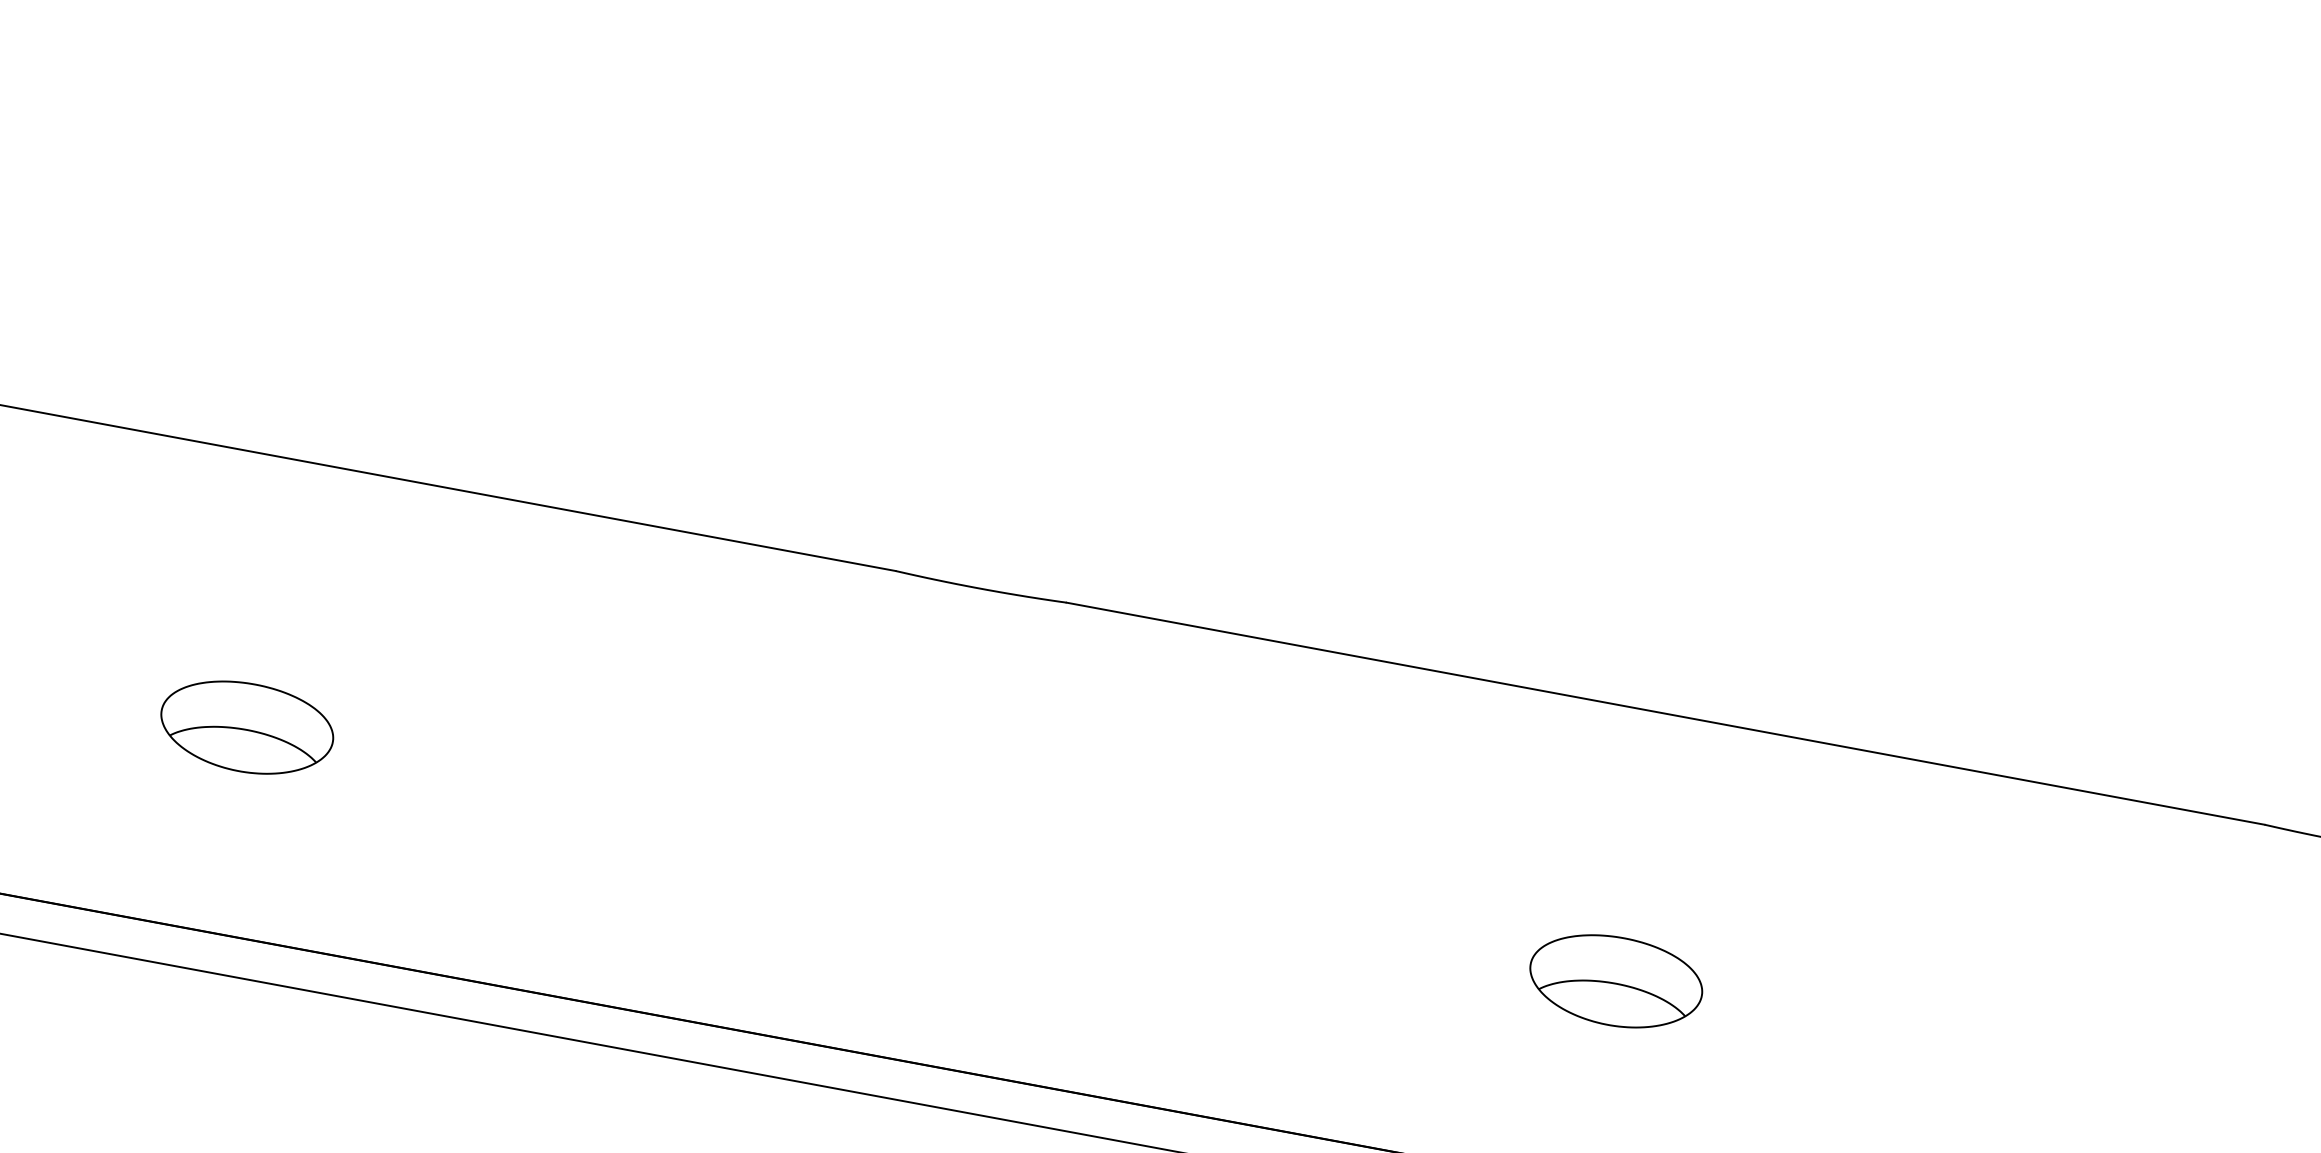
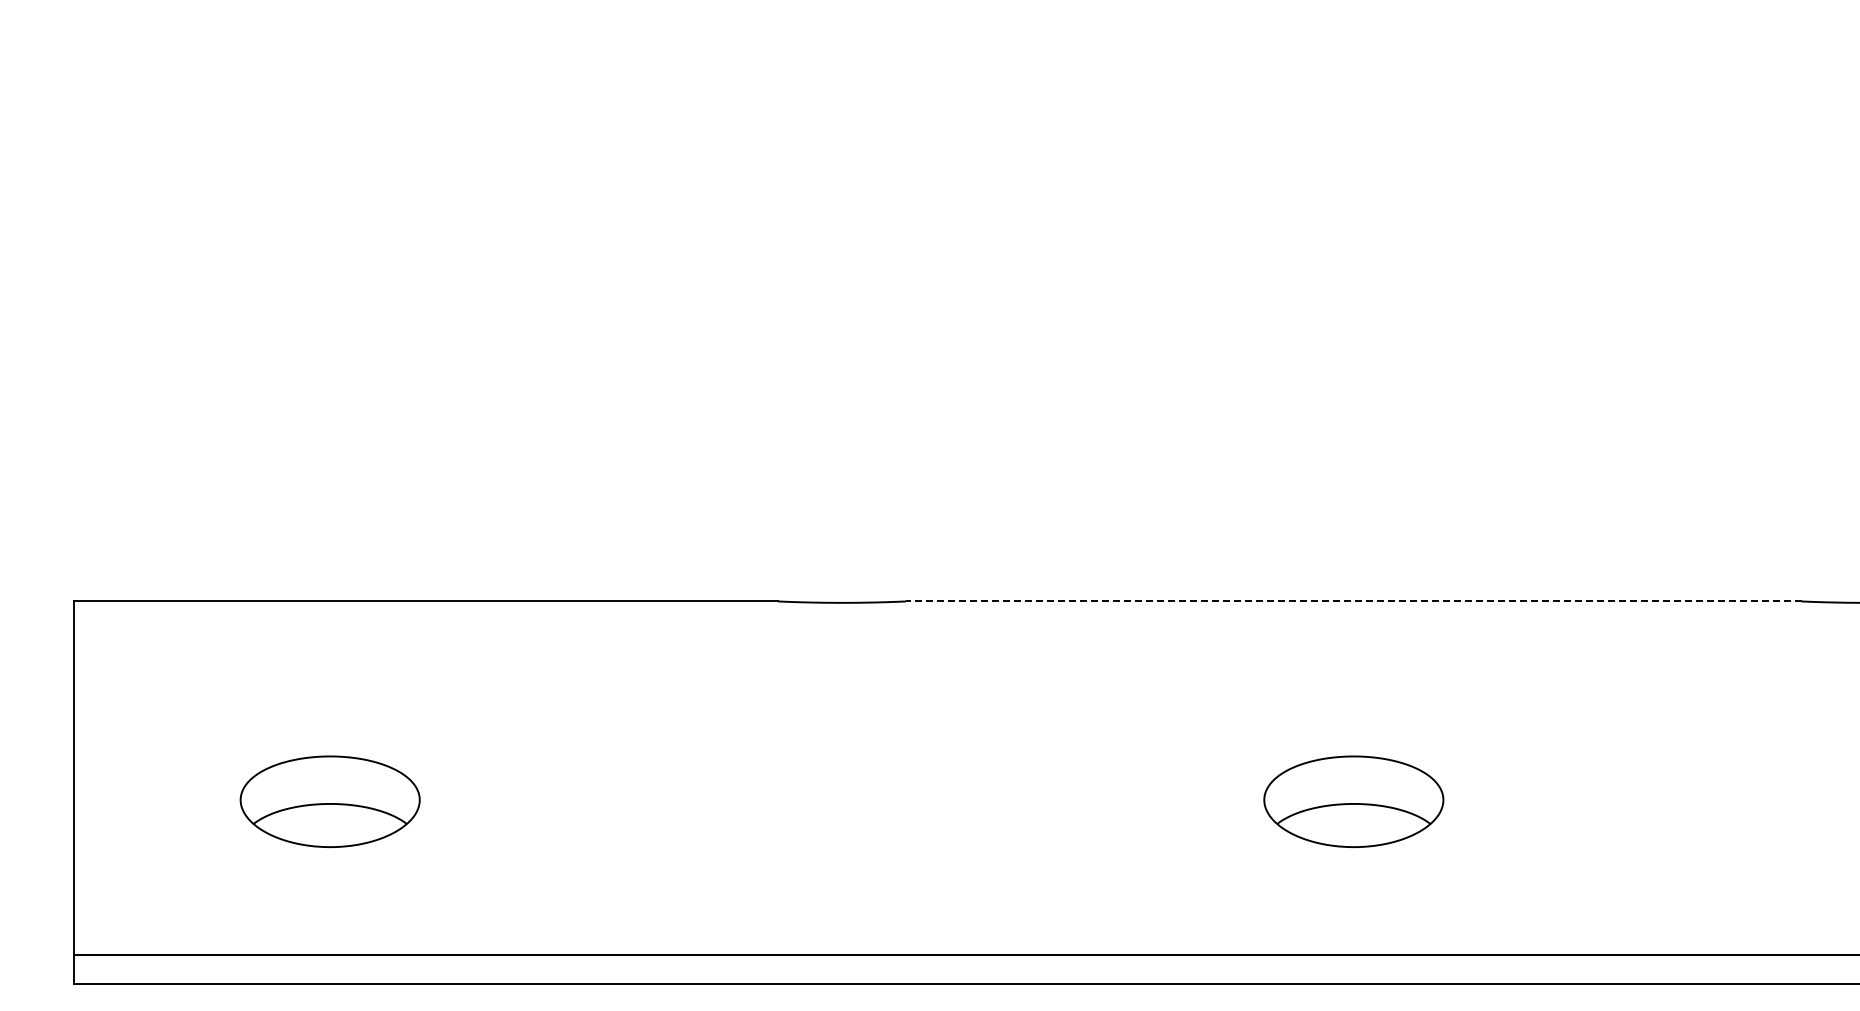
line: (1665, 713) -> (1353, 601), solid -> dashed
part: (247, 727) -> (330, 801), size x1.4
part: (1615, 981) -> (1353, 801), size x1.4

